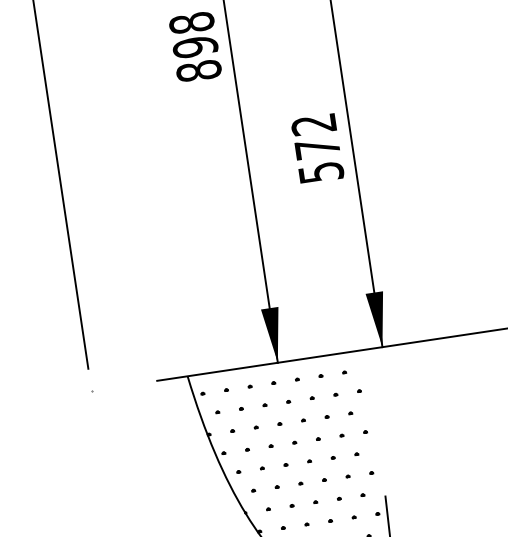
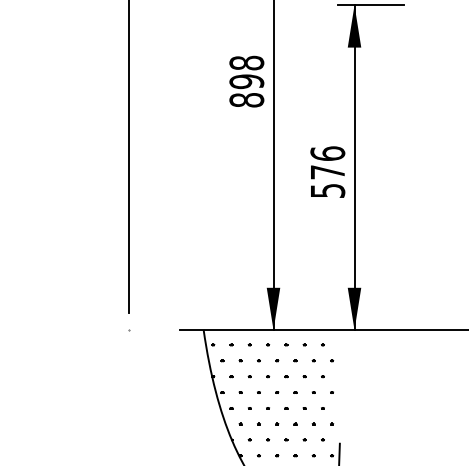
text: (313, 124) -> (327, 153), 572 -> 576

